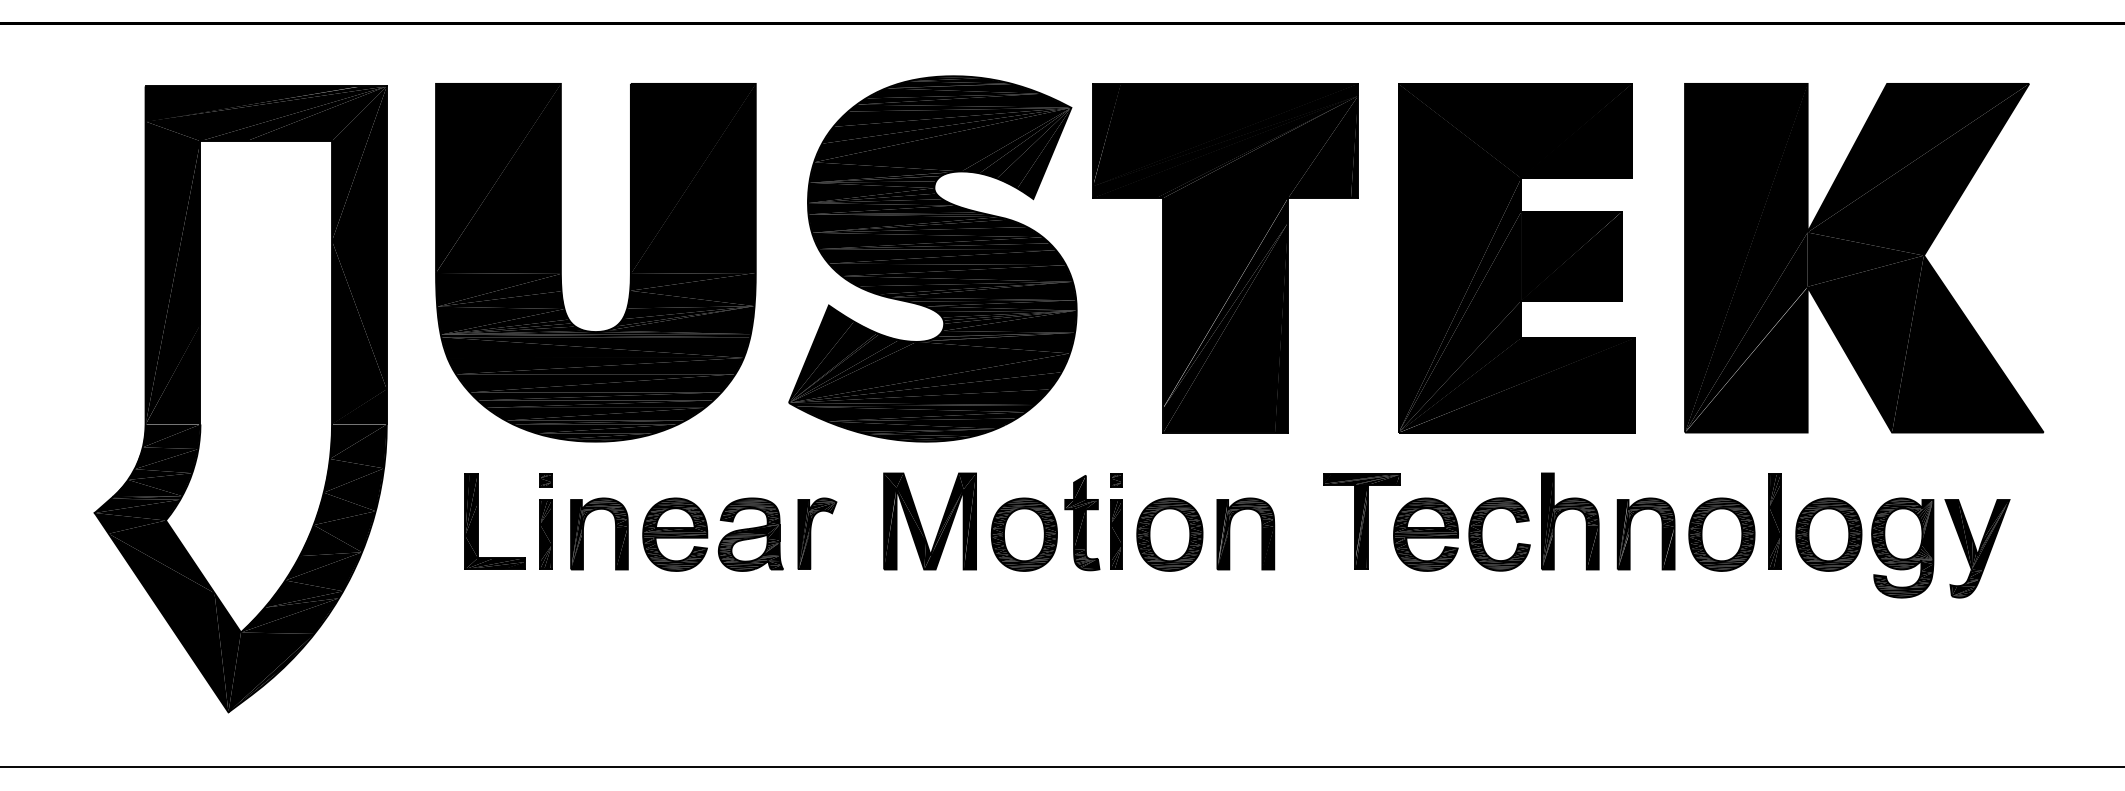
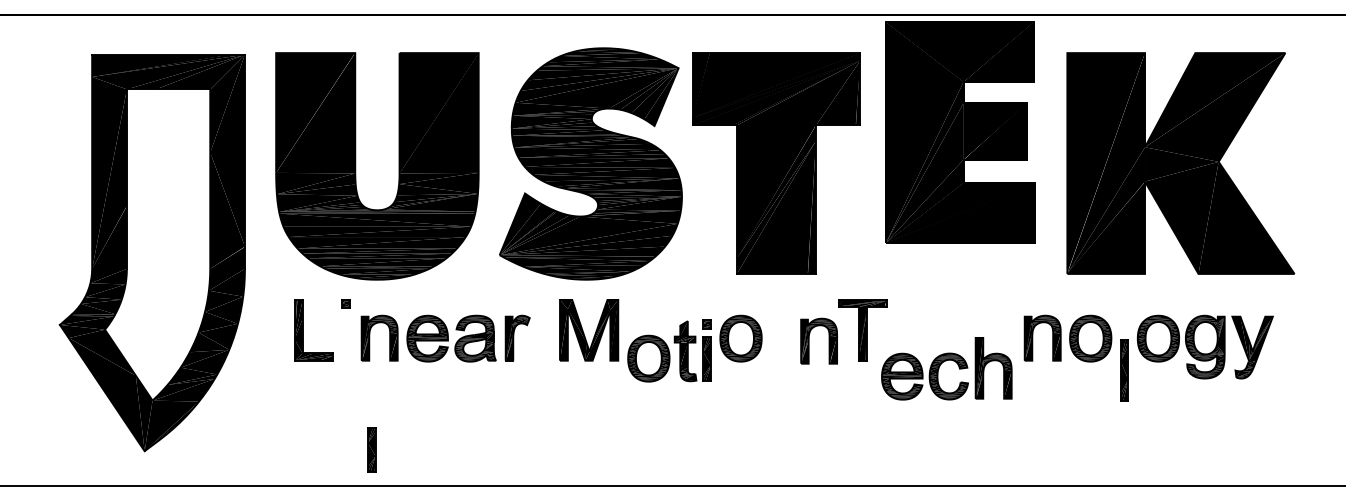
part: (1516, 258) -> (960, 132), moved
part: (1492, 512) -> (944, 362), moved
part: (1056, 521) -> (669, 350), moved
part: (1775, 521) -> (1124, 370), moved
part: (1230, 532) -> (809, 340), moved
part: (545, 534) -> (371, 449), moved

